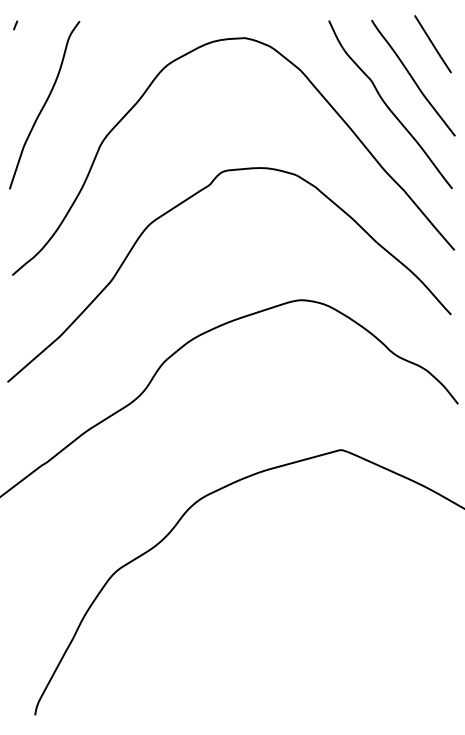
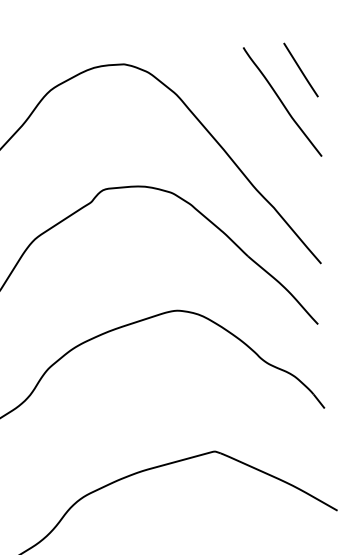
curve: (388, 106) -> (259, 128), removed

